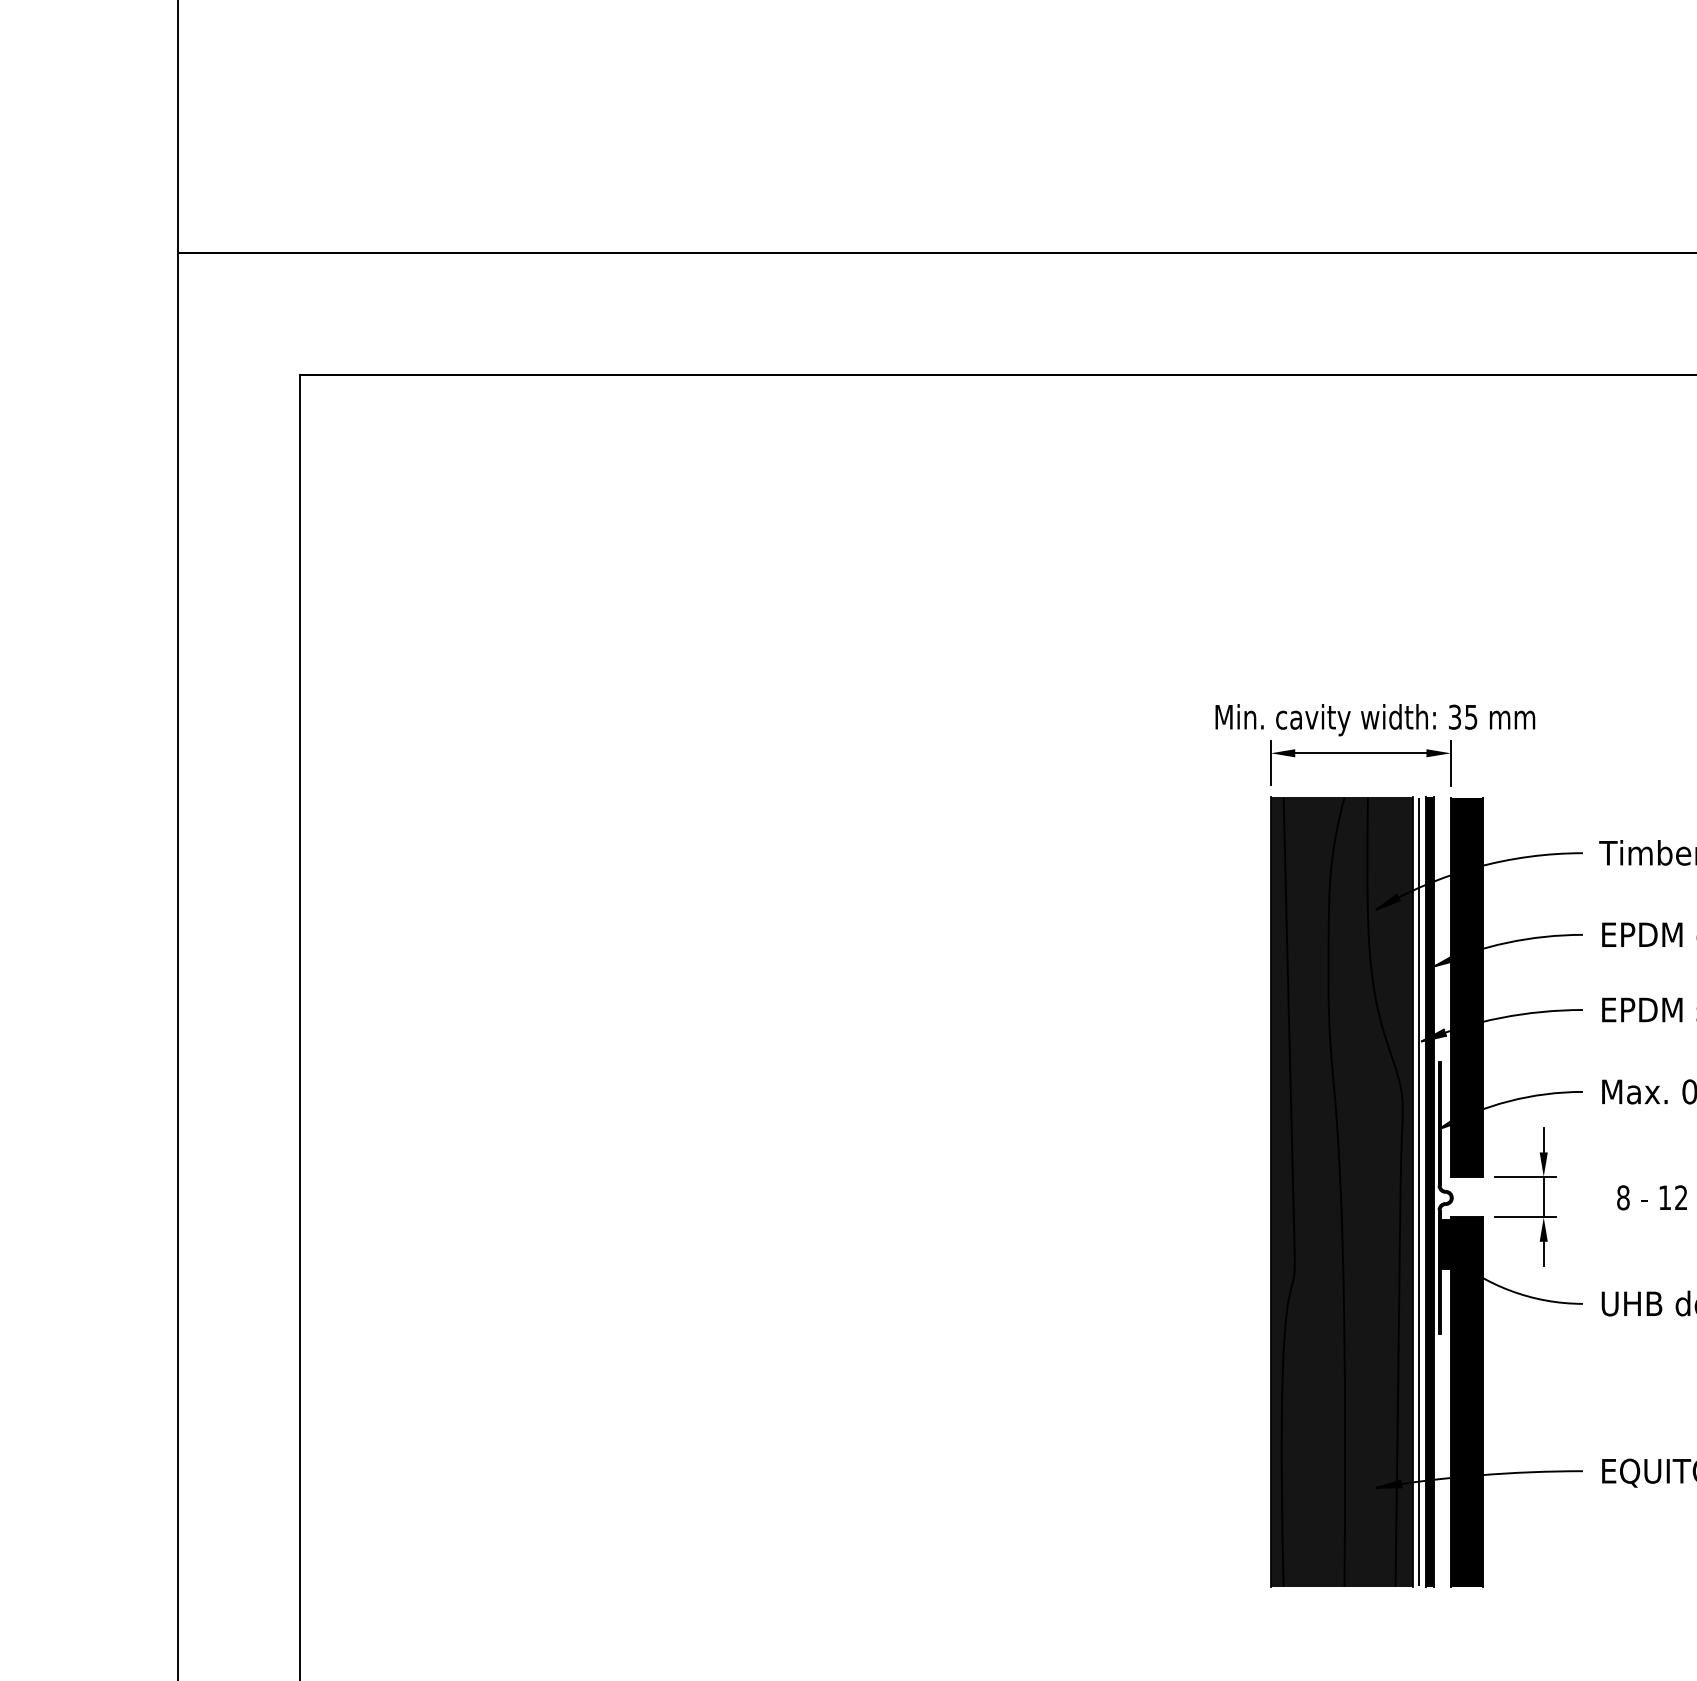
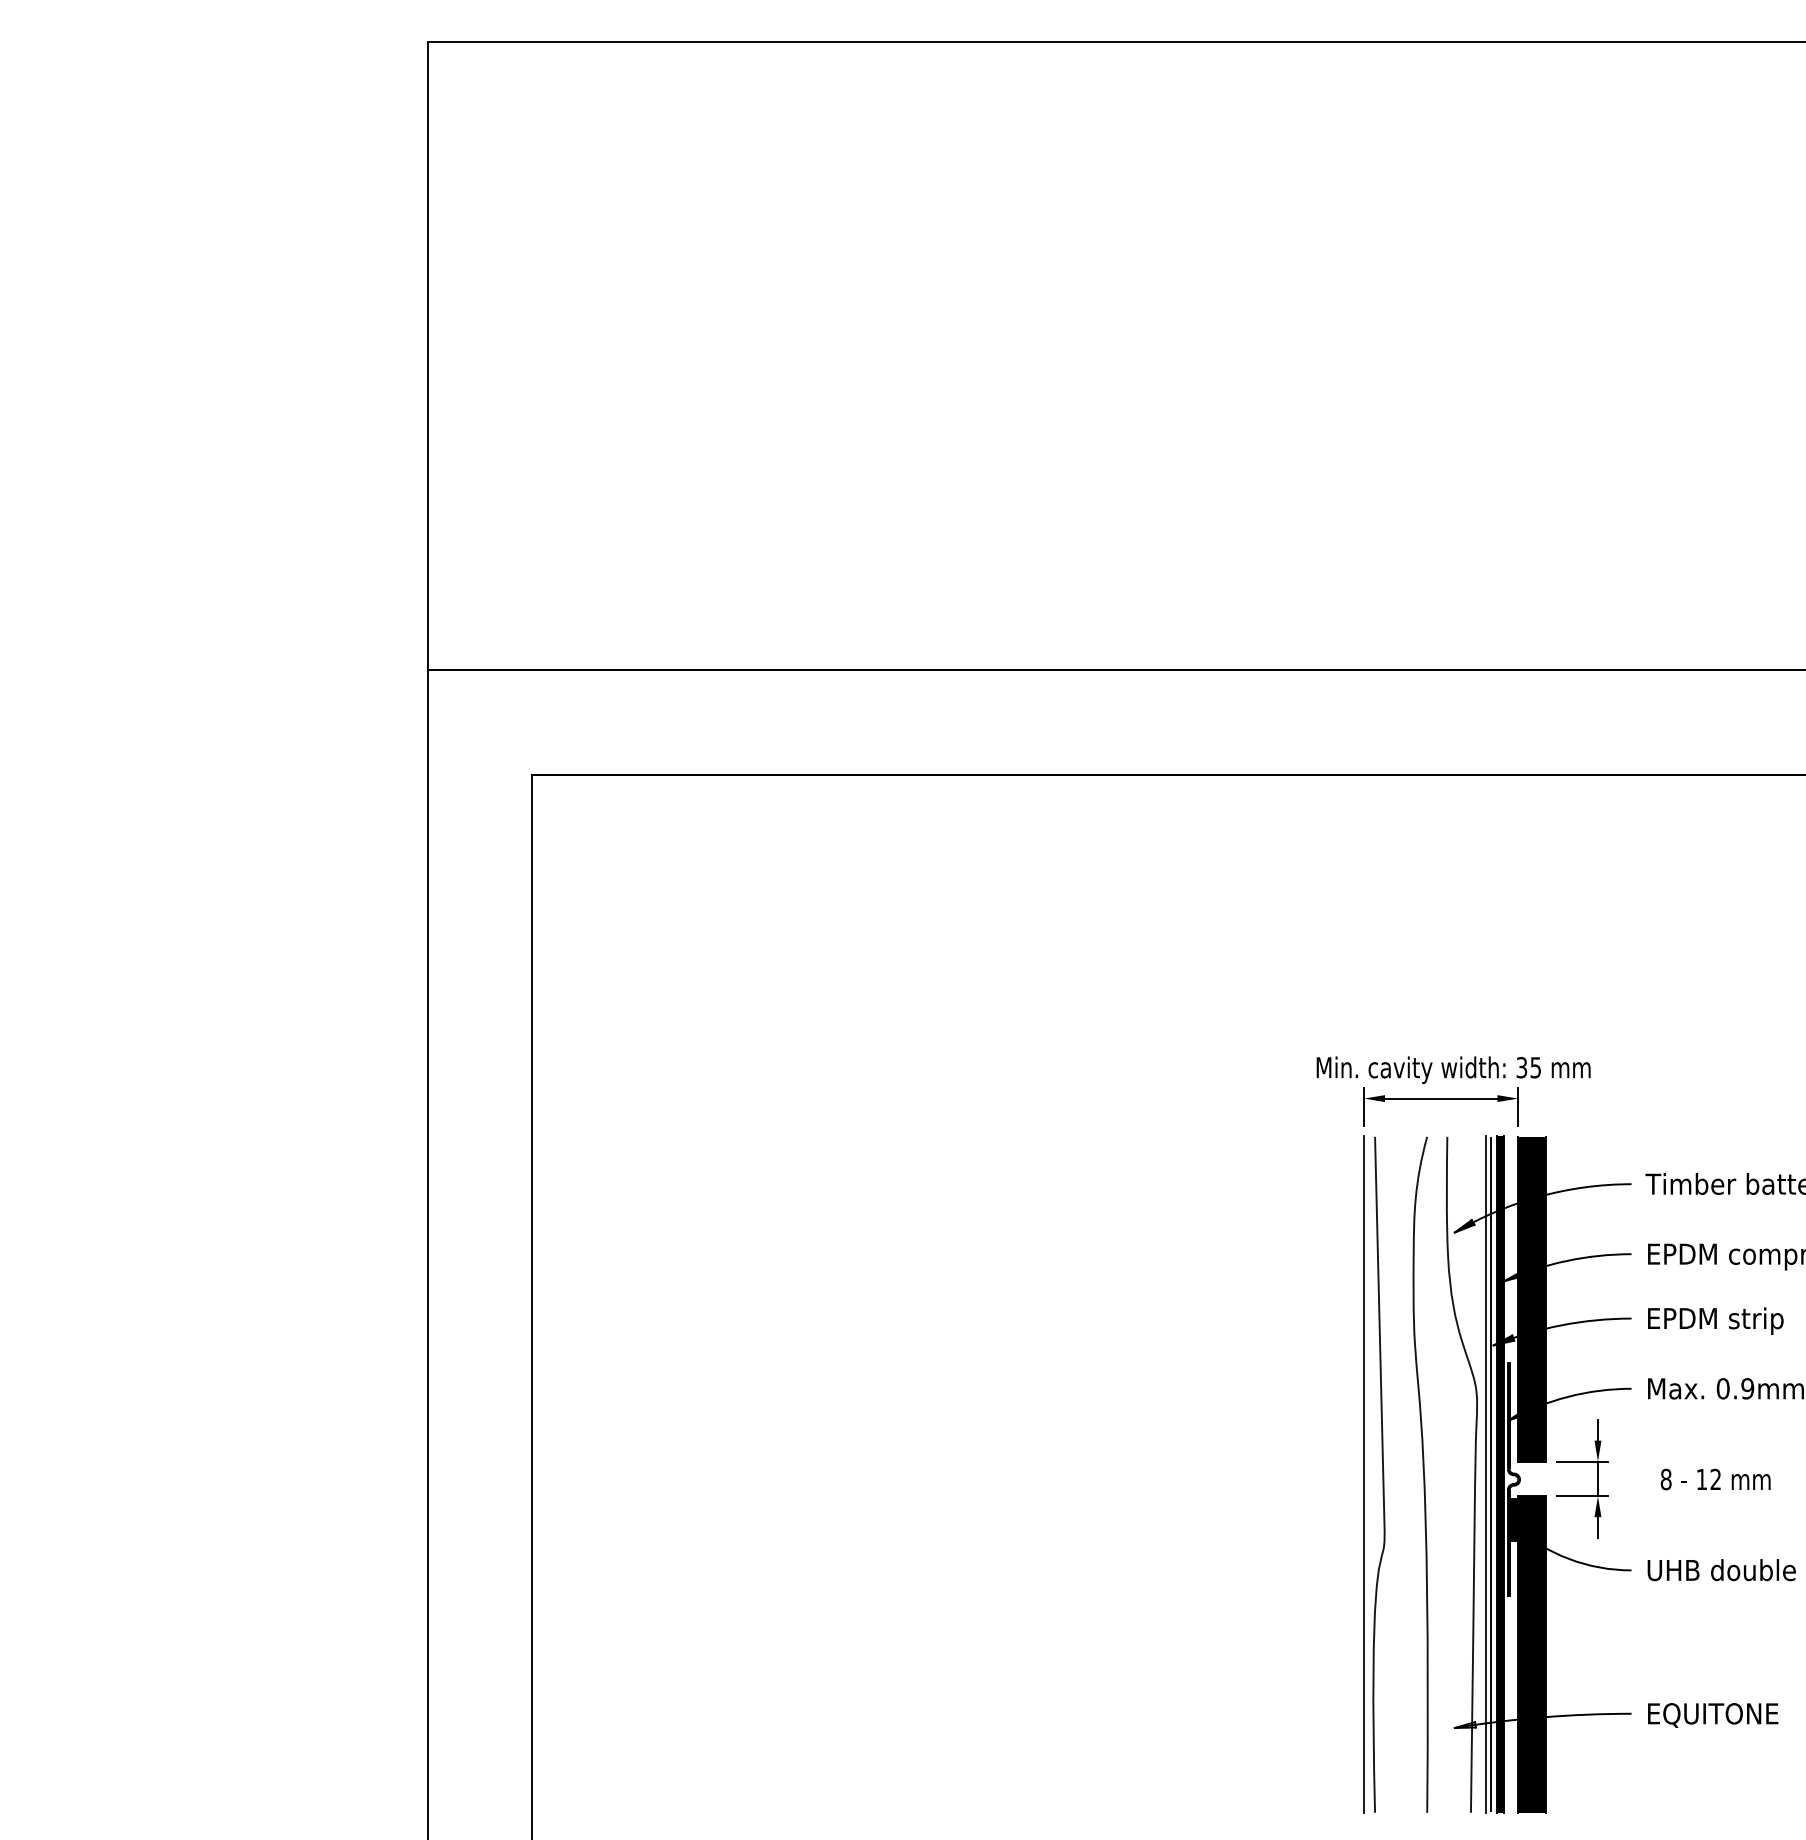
fill: (1341, 1190) -> (1424, 1473), removed
fill: (1388, 1483) -> (1464, 1724), removed

